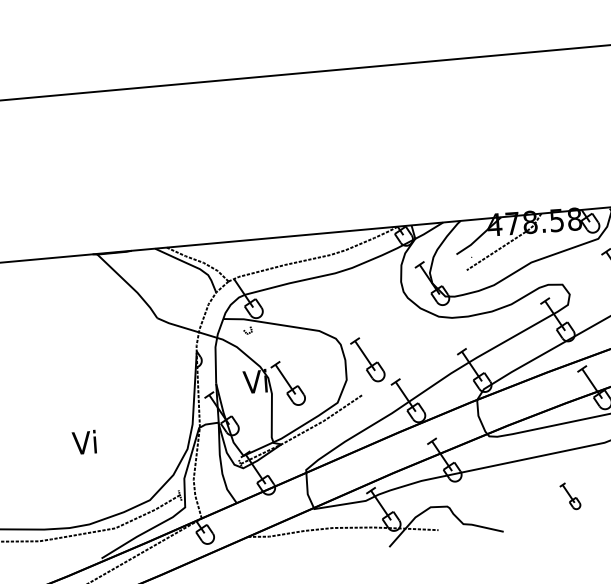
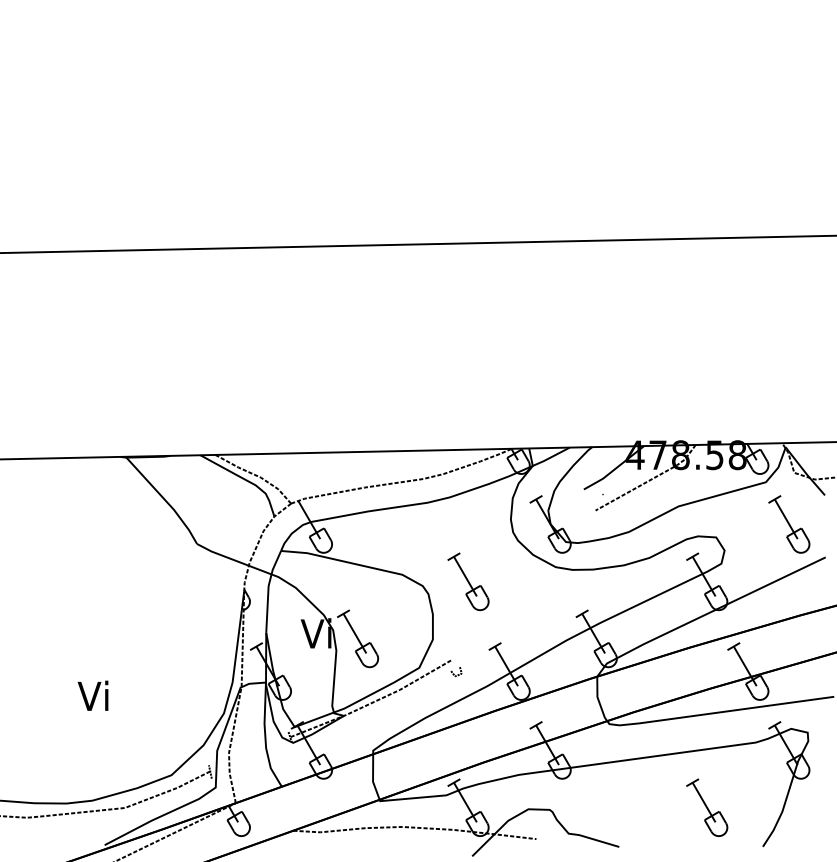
line: (246, 331) -> (454, 673), moved
part: (367, 359) -> (468, 581), moved
part: (570, 496) -> (707, 807), size x1.67

